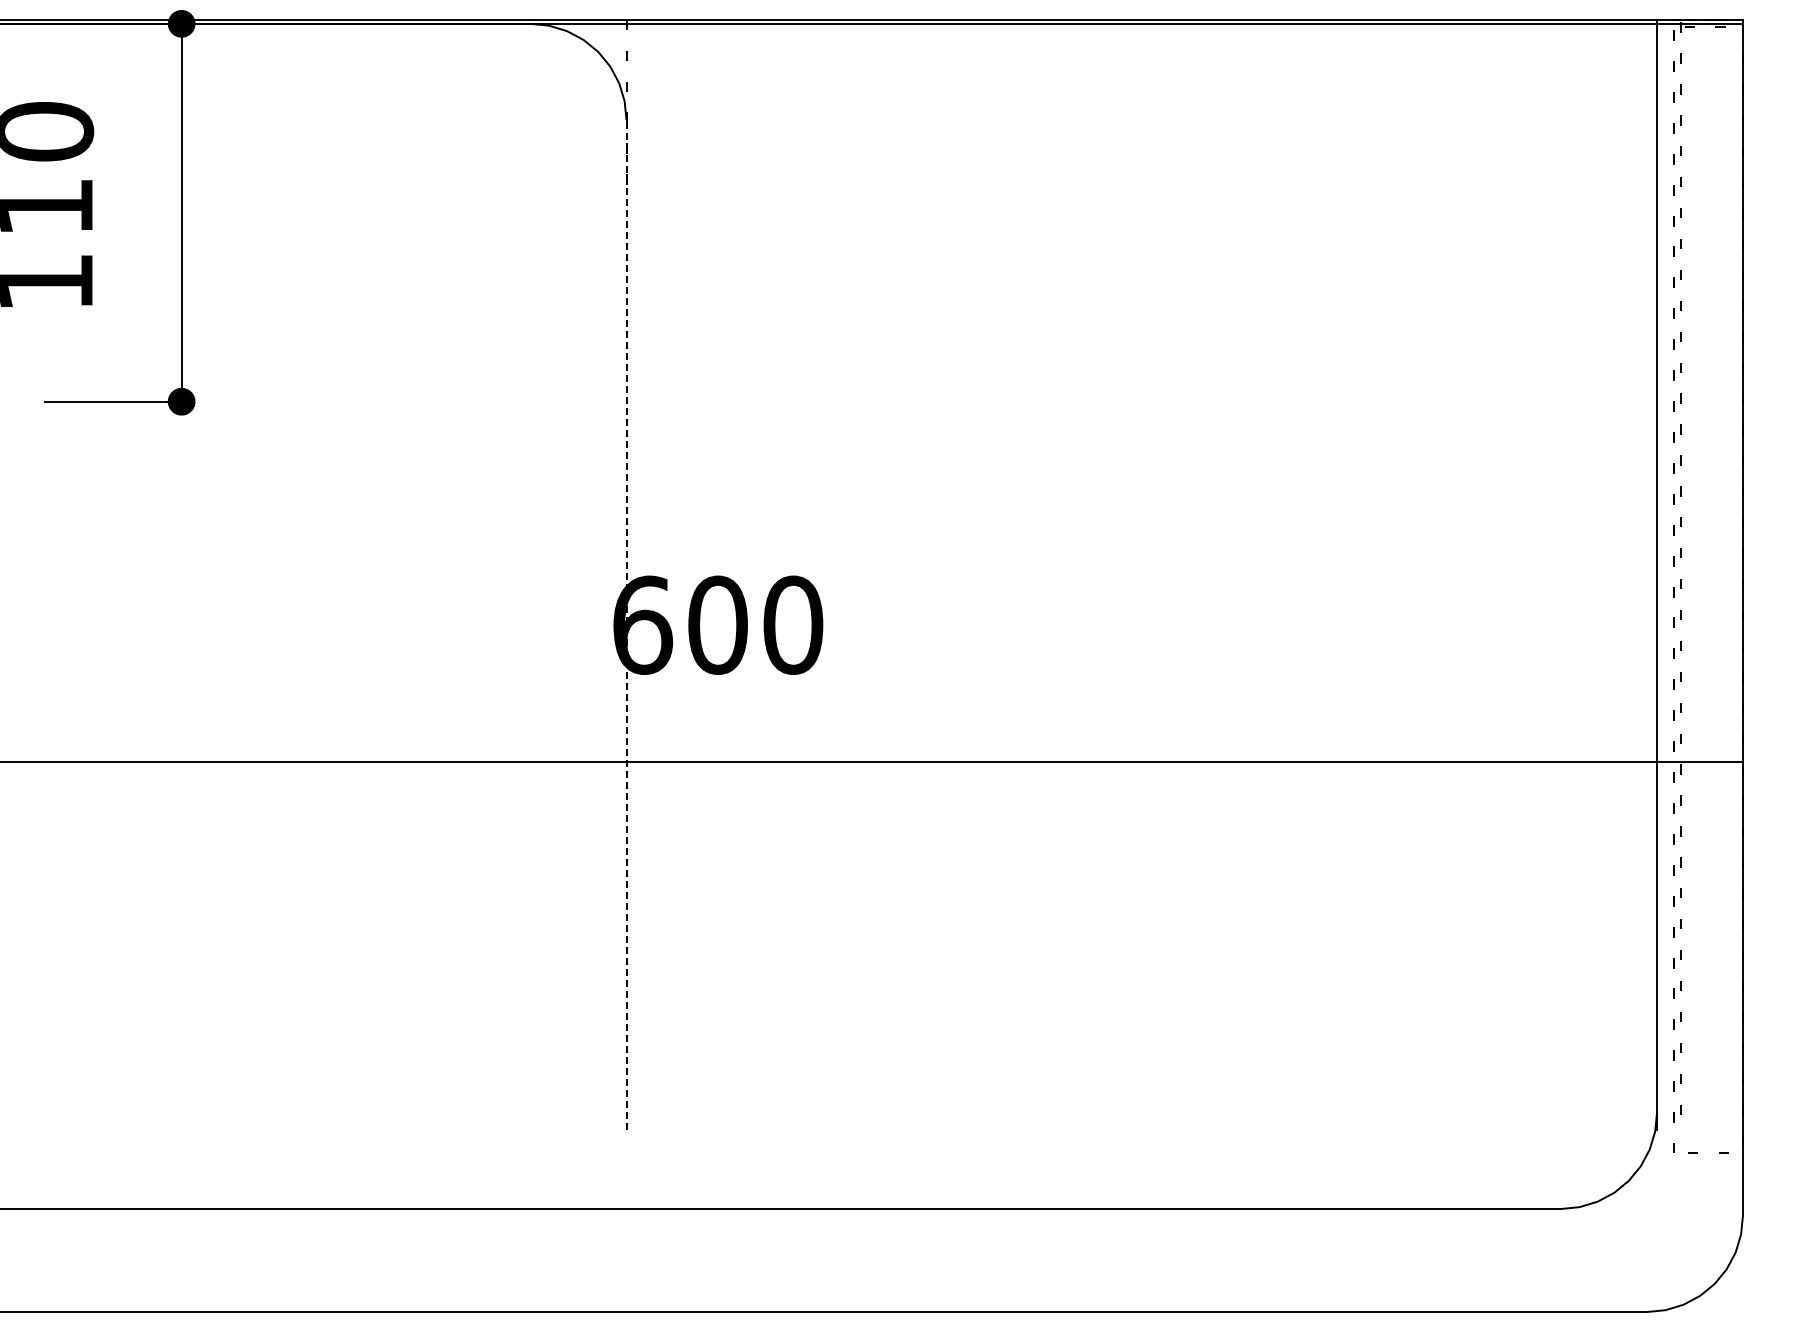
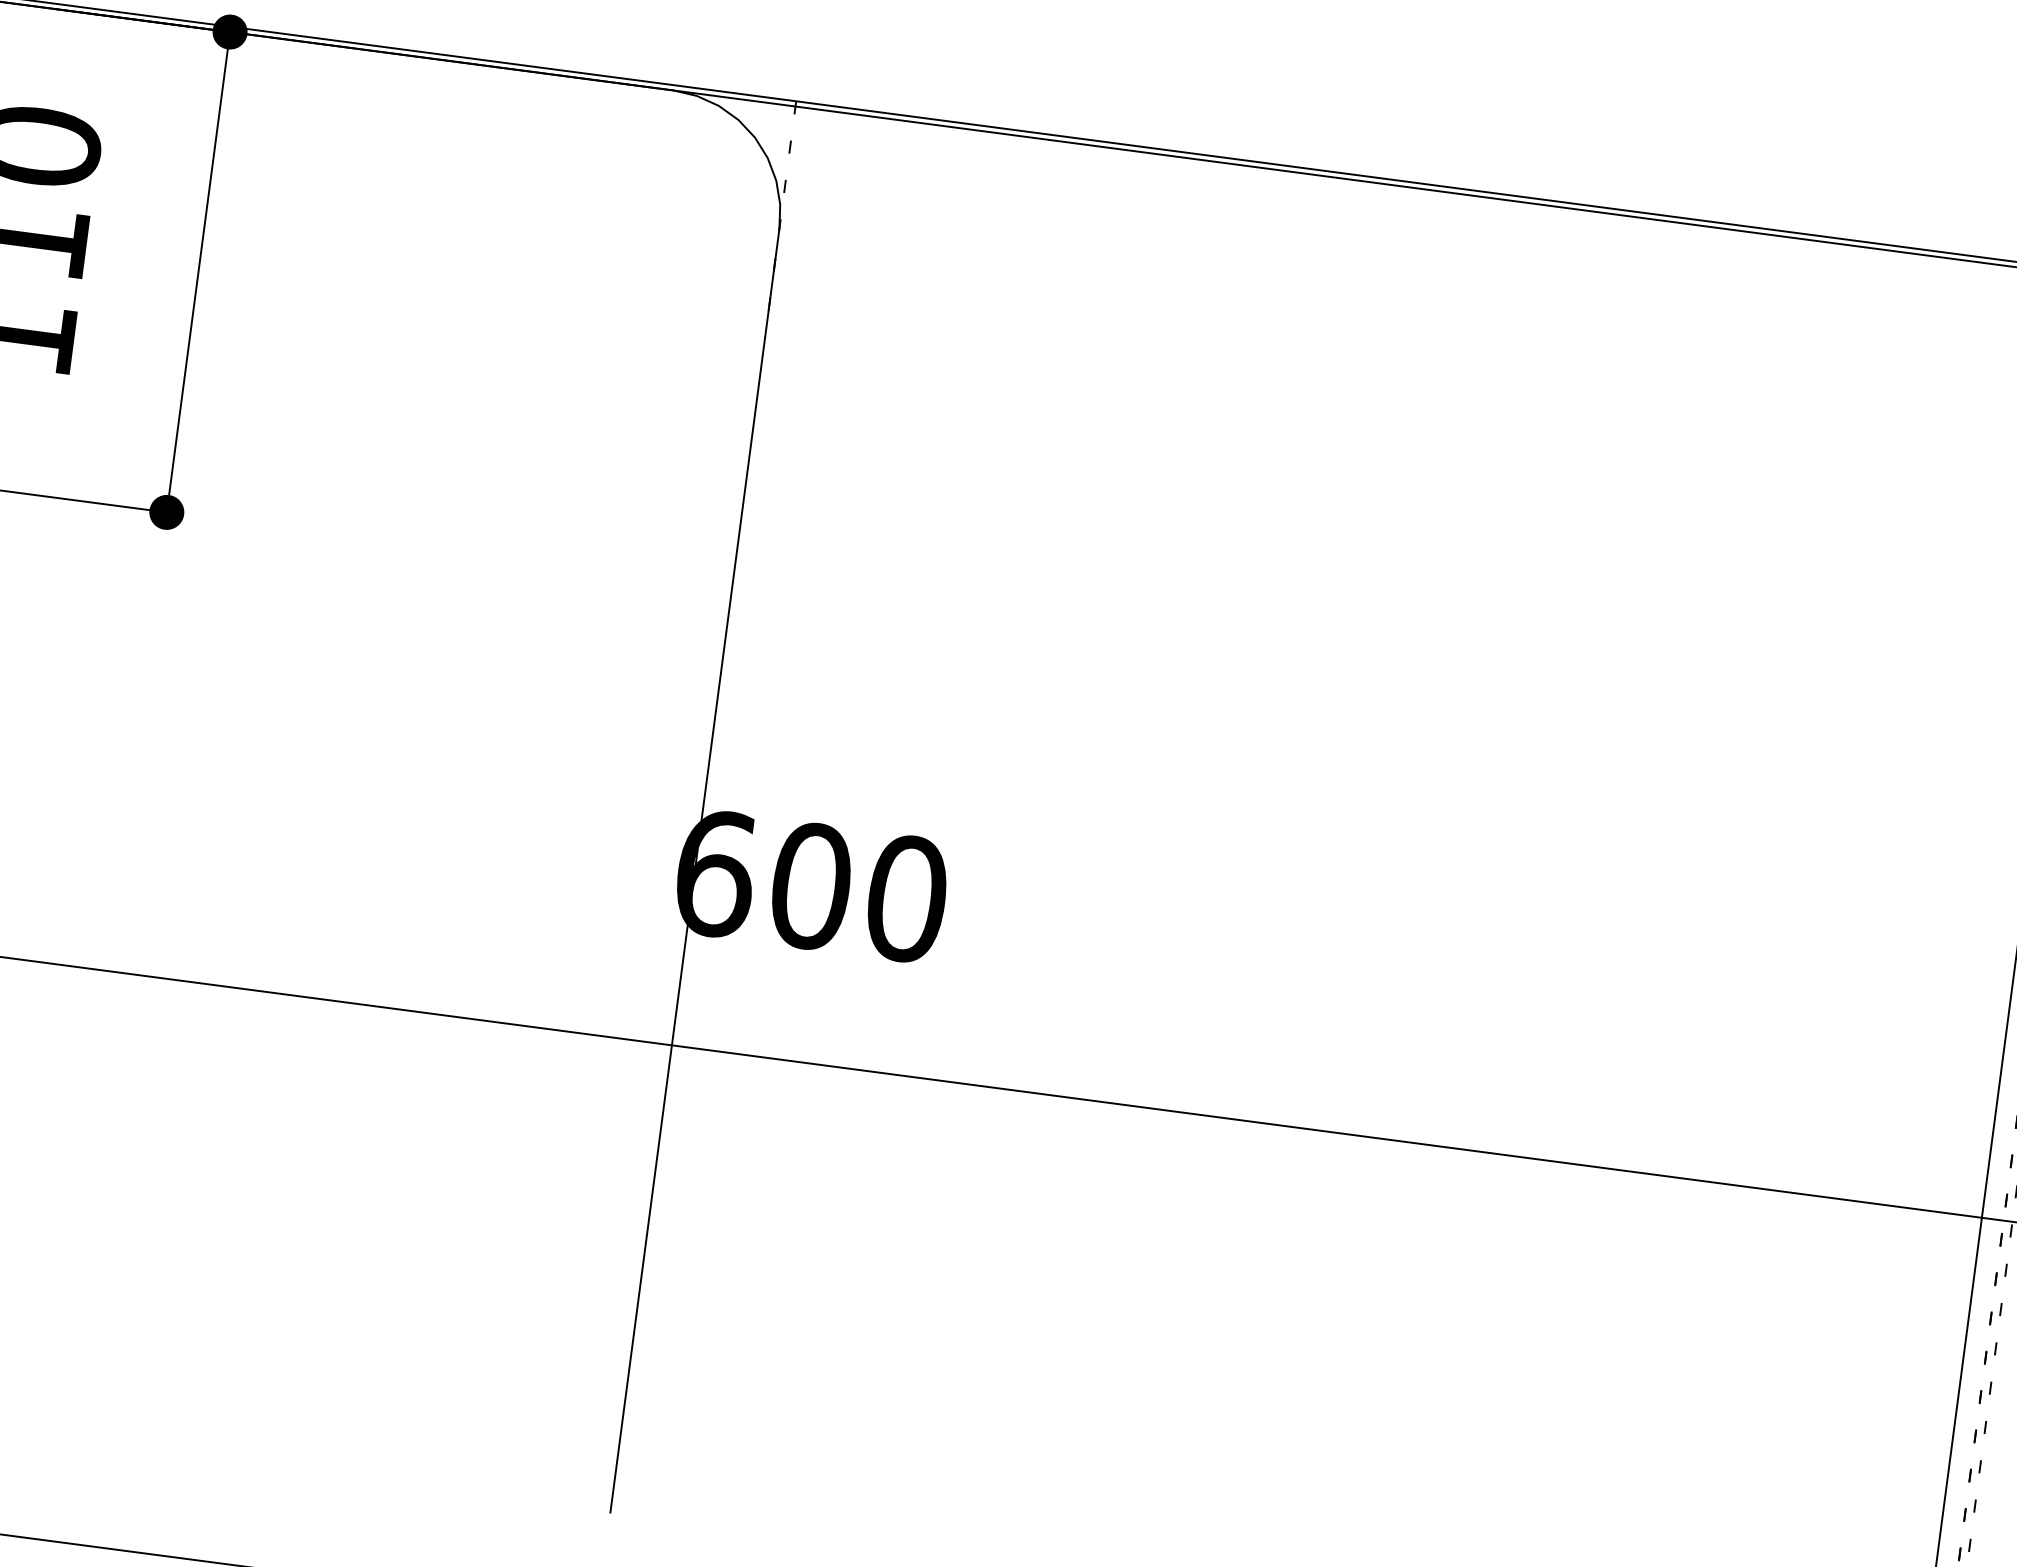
line: (626, 625) -> (694, 871), dashed -> solid

